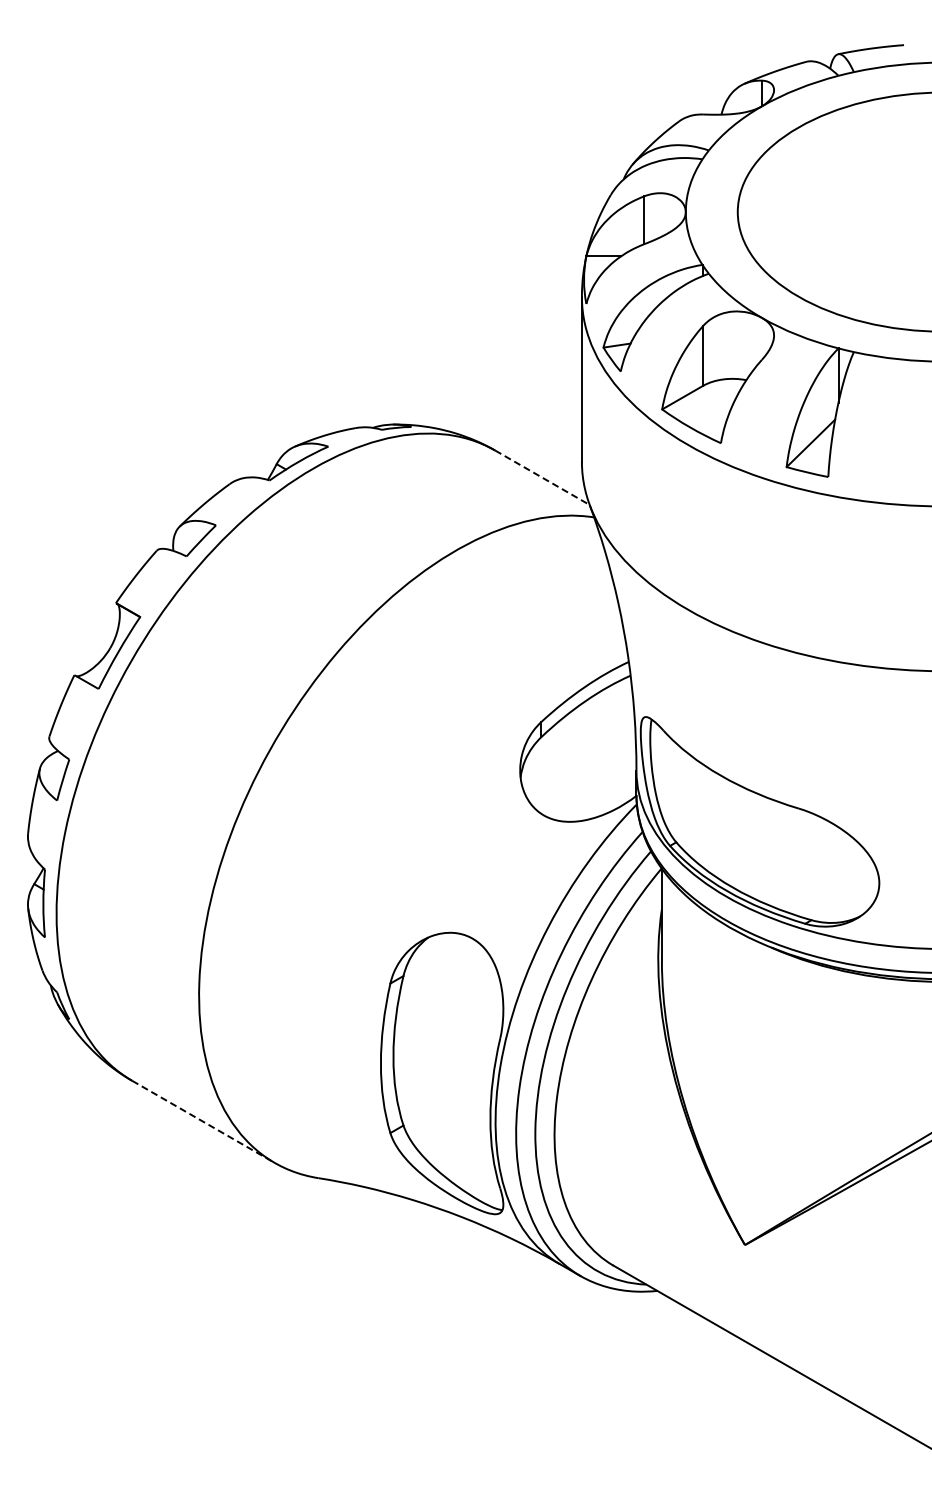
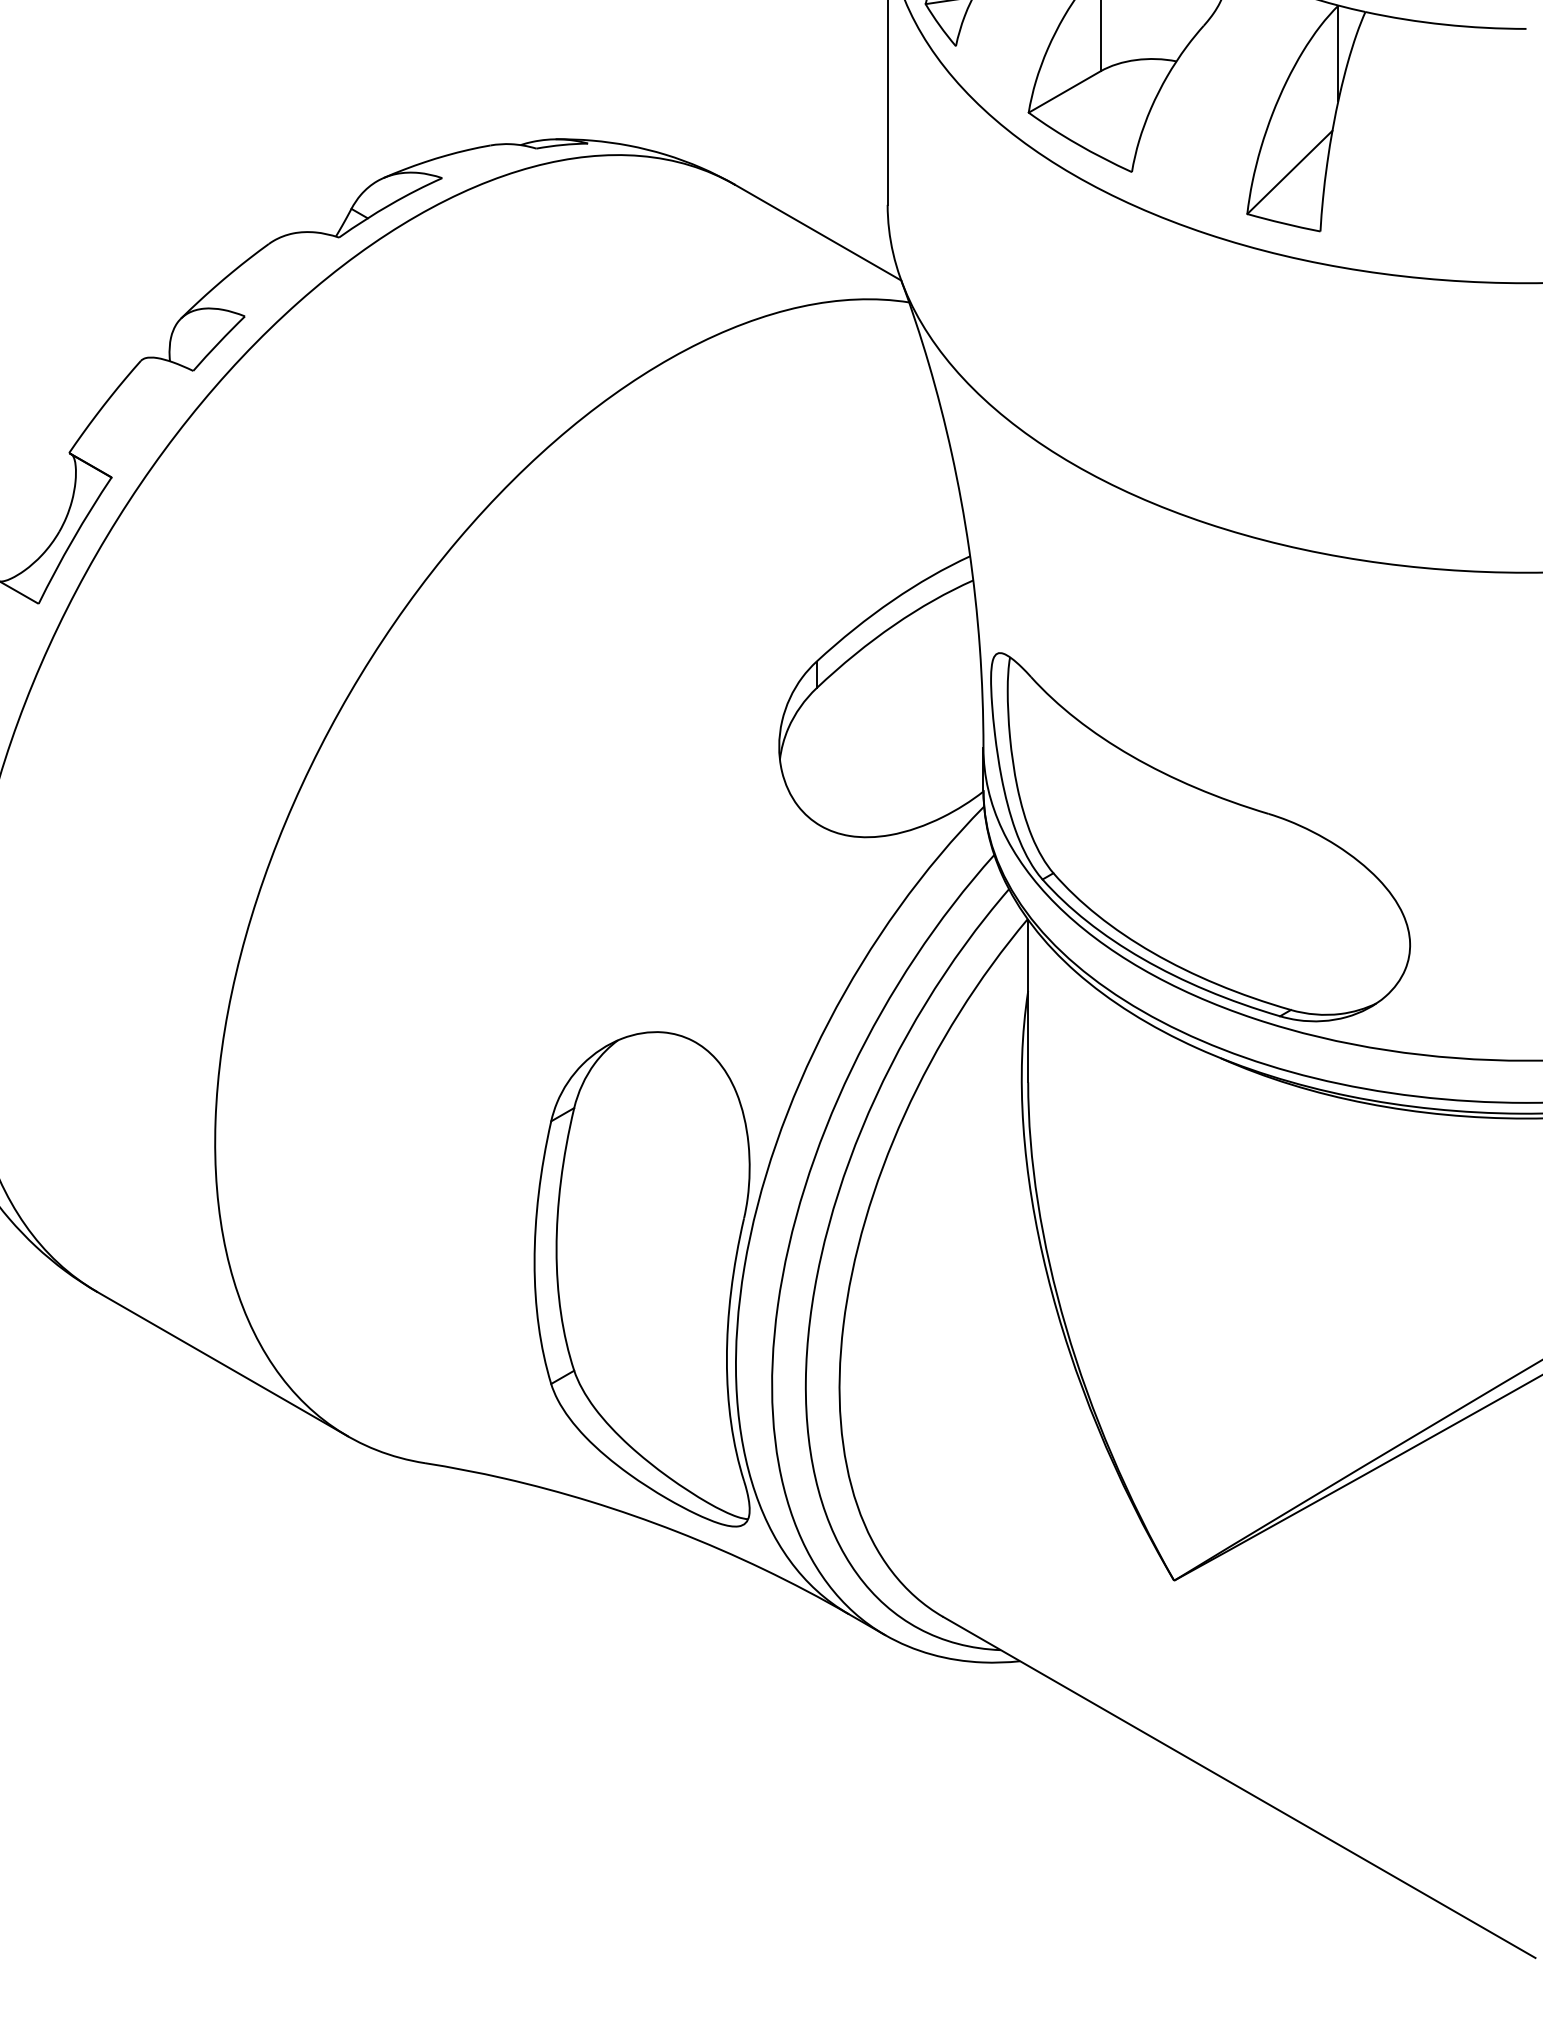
line: (542, 477) -> (818, 232), dashed -> solid
line: (203, 1122) -> (222, 1365), dashed -> solid

